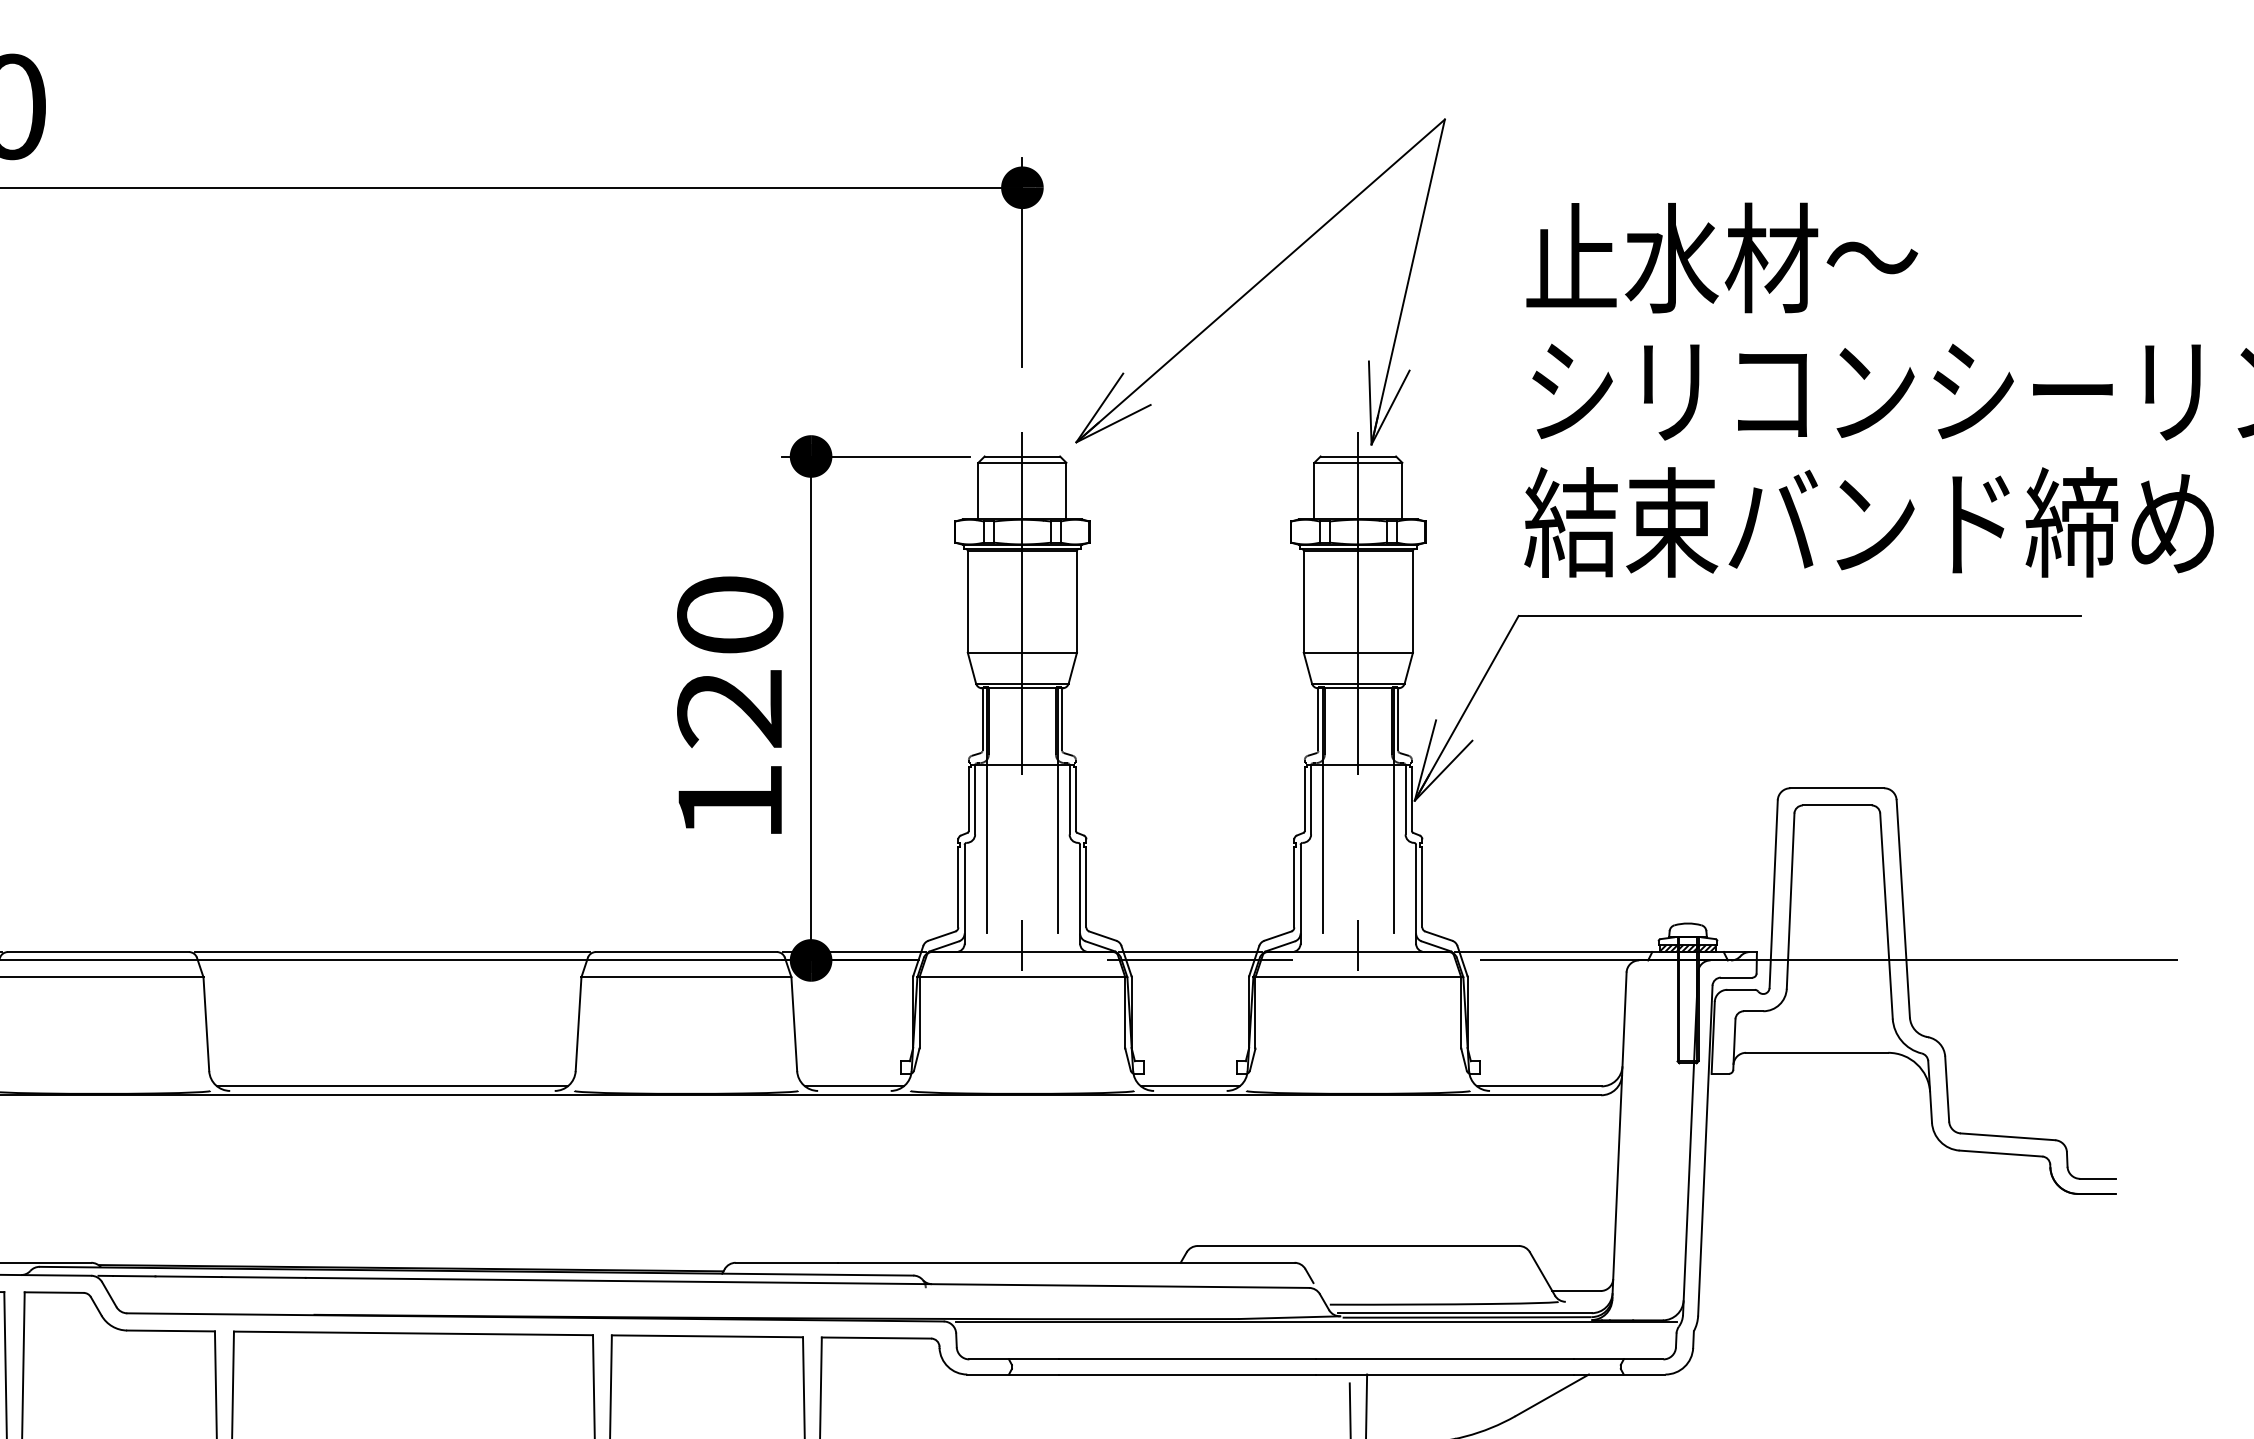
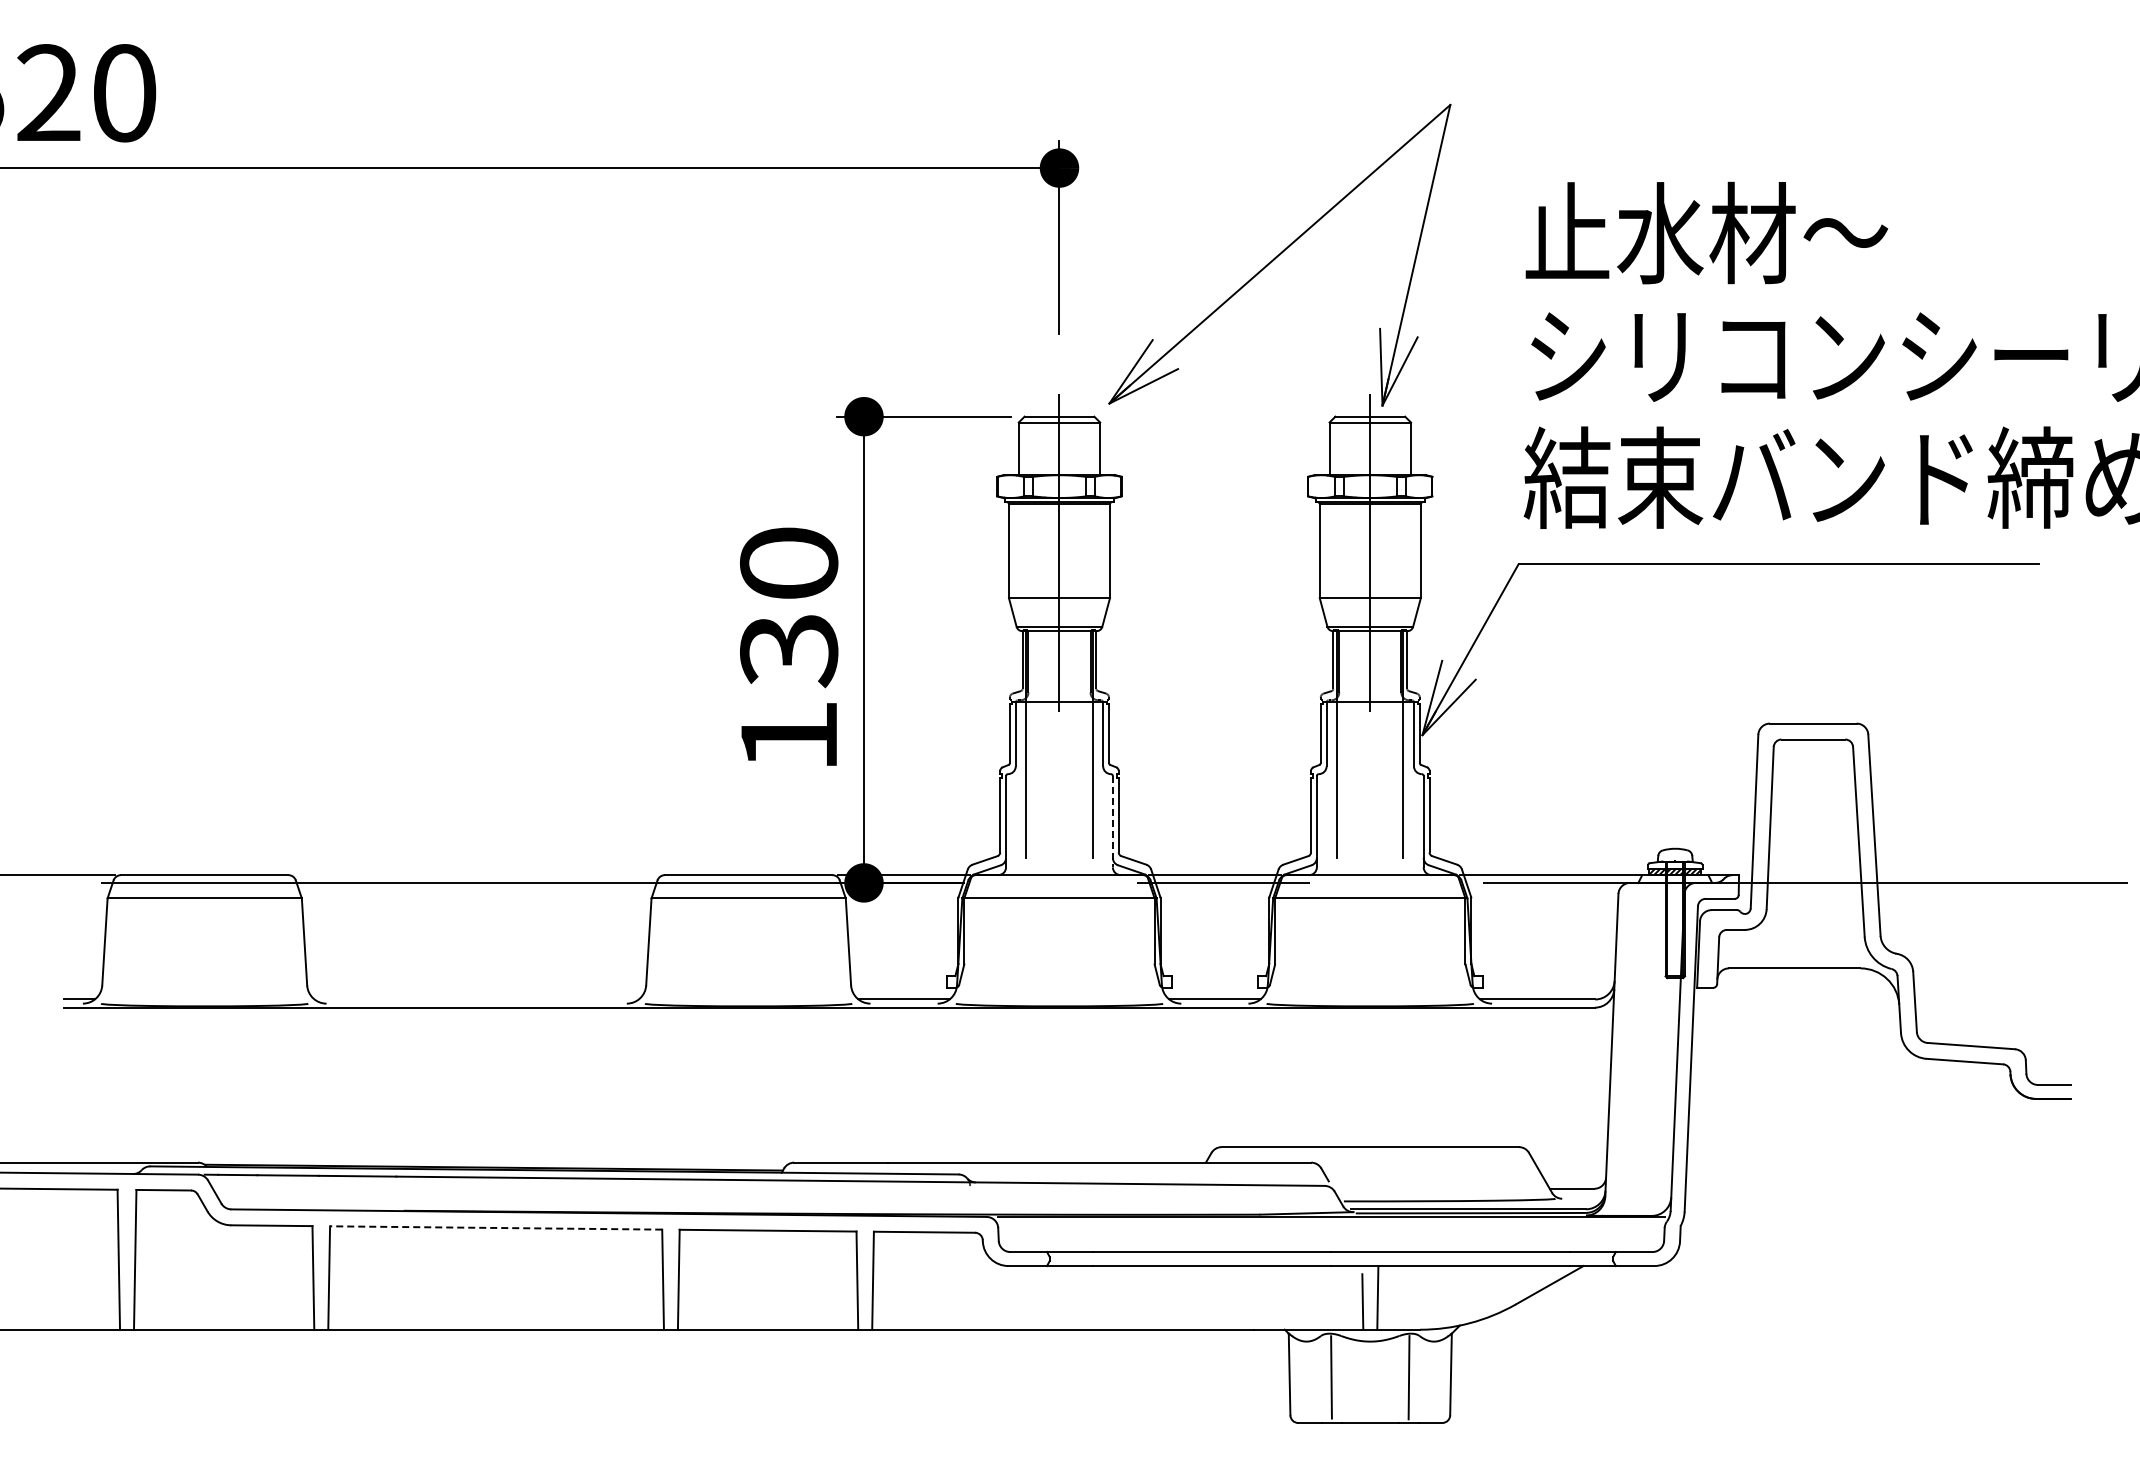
text: (730, 710) -> (789, 651), 120 -> 130
line: (1079, 894) -> (1112, 821), solid -> dashed
line: (1022, 944) -> (1059, 868), removed
line: (1358, 944) -> (1370, 868), removed
line: (392, 952) -> (476, 875), removed
line: (392, 1086) -> (476, 999), removed
line: (412, 1332) -> (495, 1227), solid -> dashed

